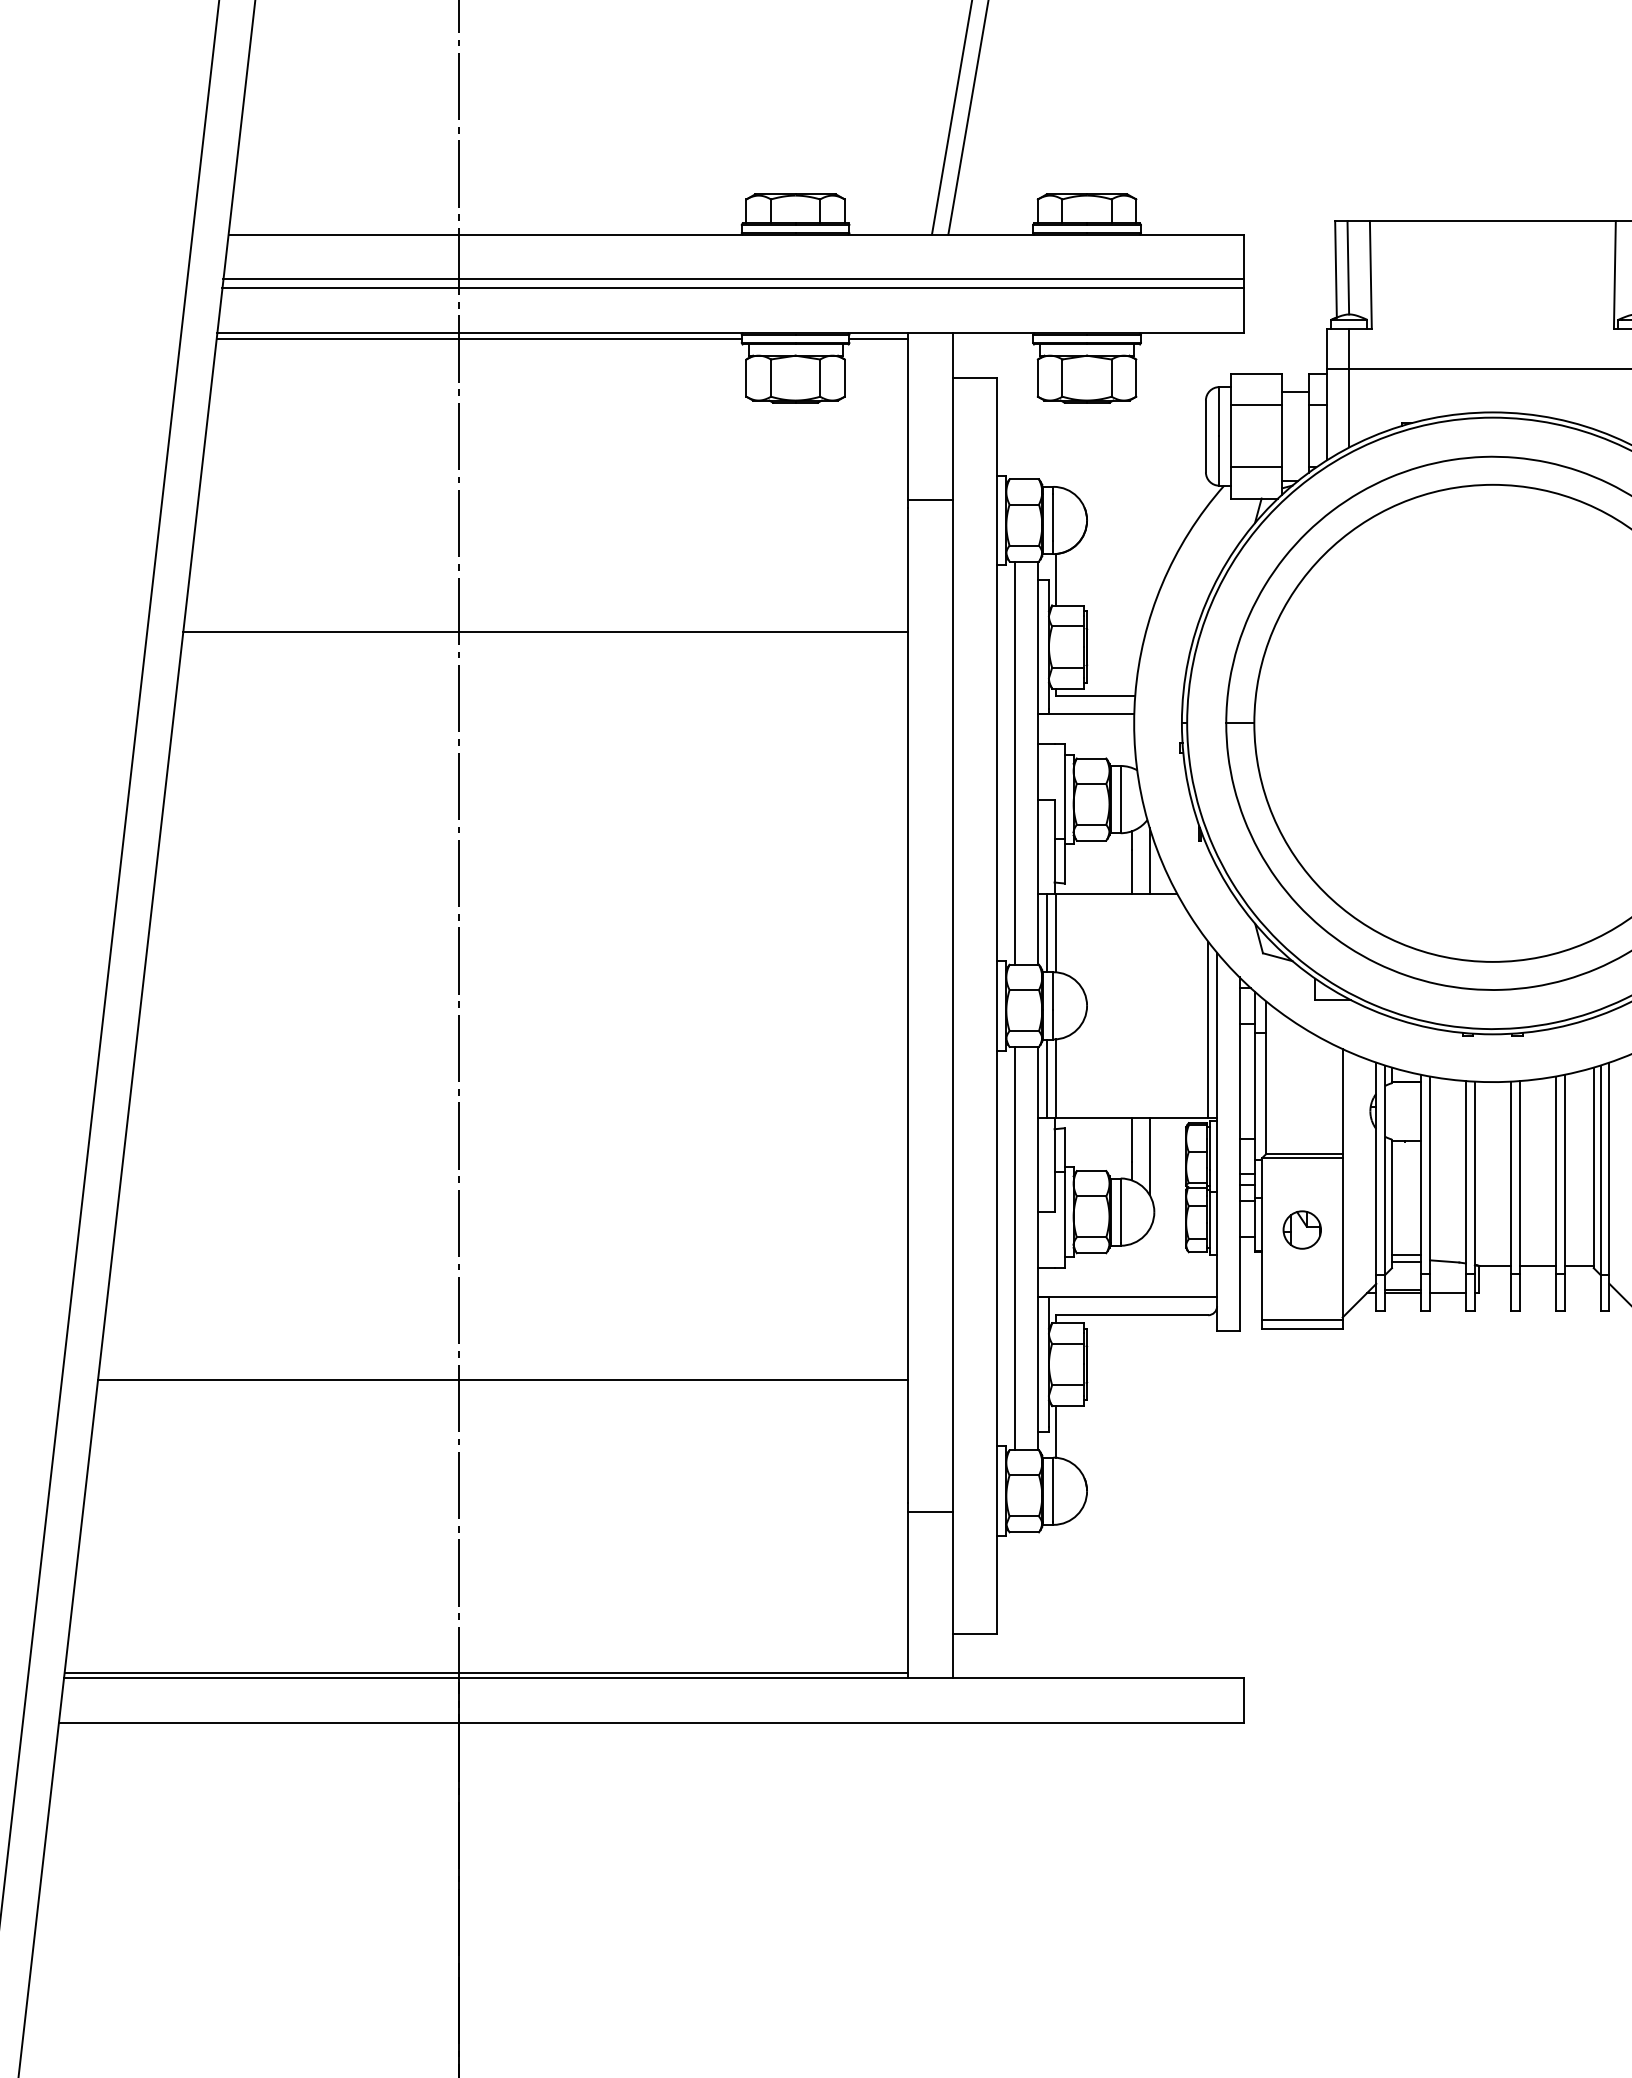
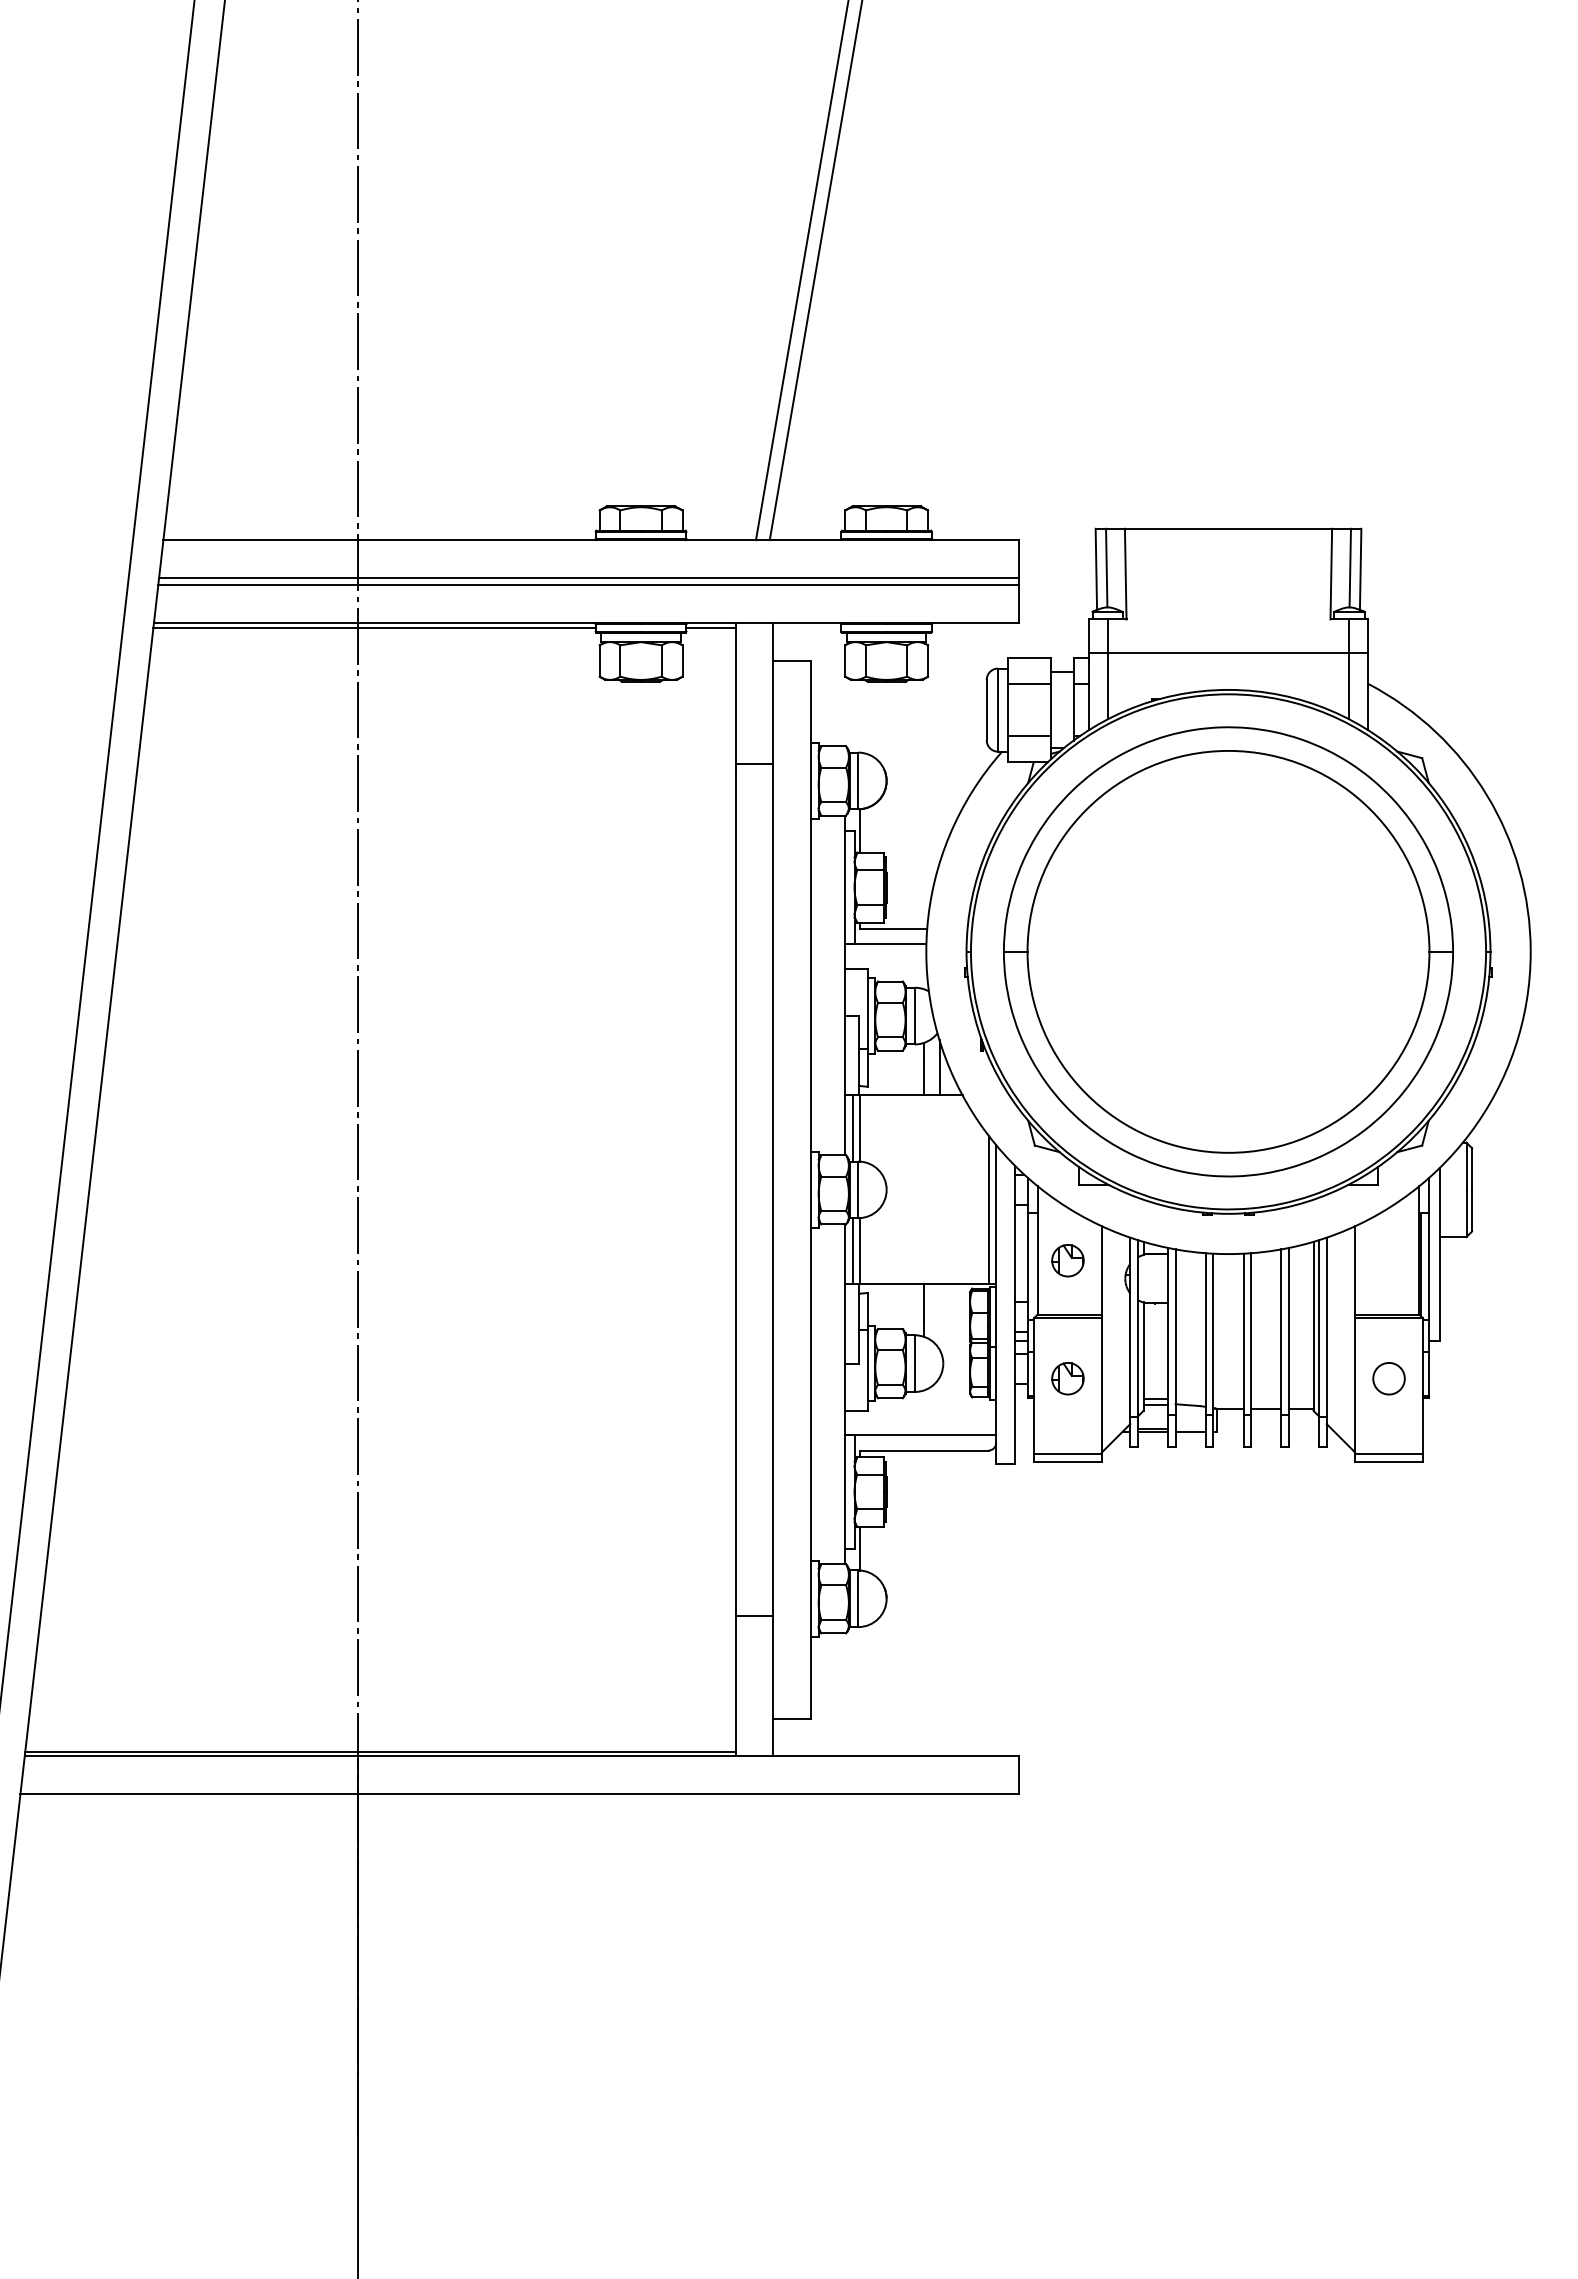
line: (545, 632) -> (430, 875), removed
line: (1015, 763) -> (826, 985), removed
part: (1301, 1089) -> (1067, 1260), added
line: (1149, 1156) -> (939, 1316), removed
line: (1015, 1248) -> (826, 1394), removed
line: (502, 1379) -> (394, 1504), removed

